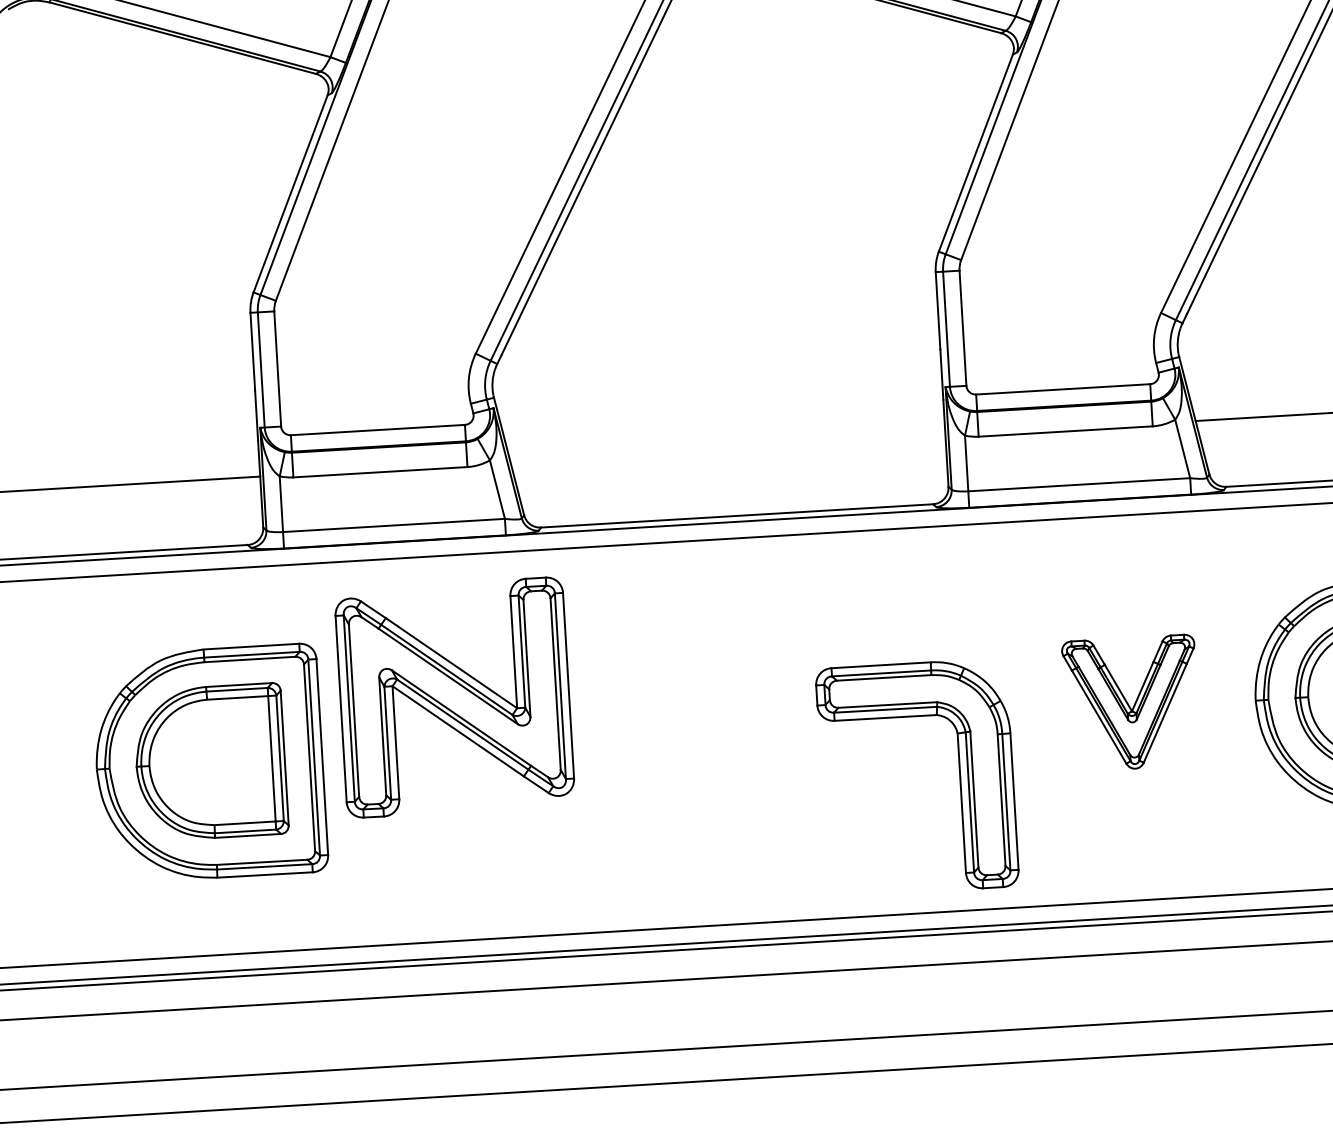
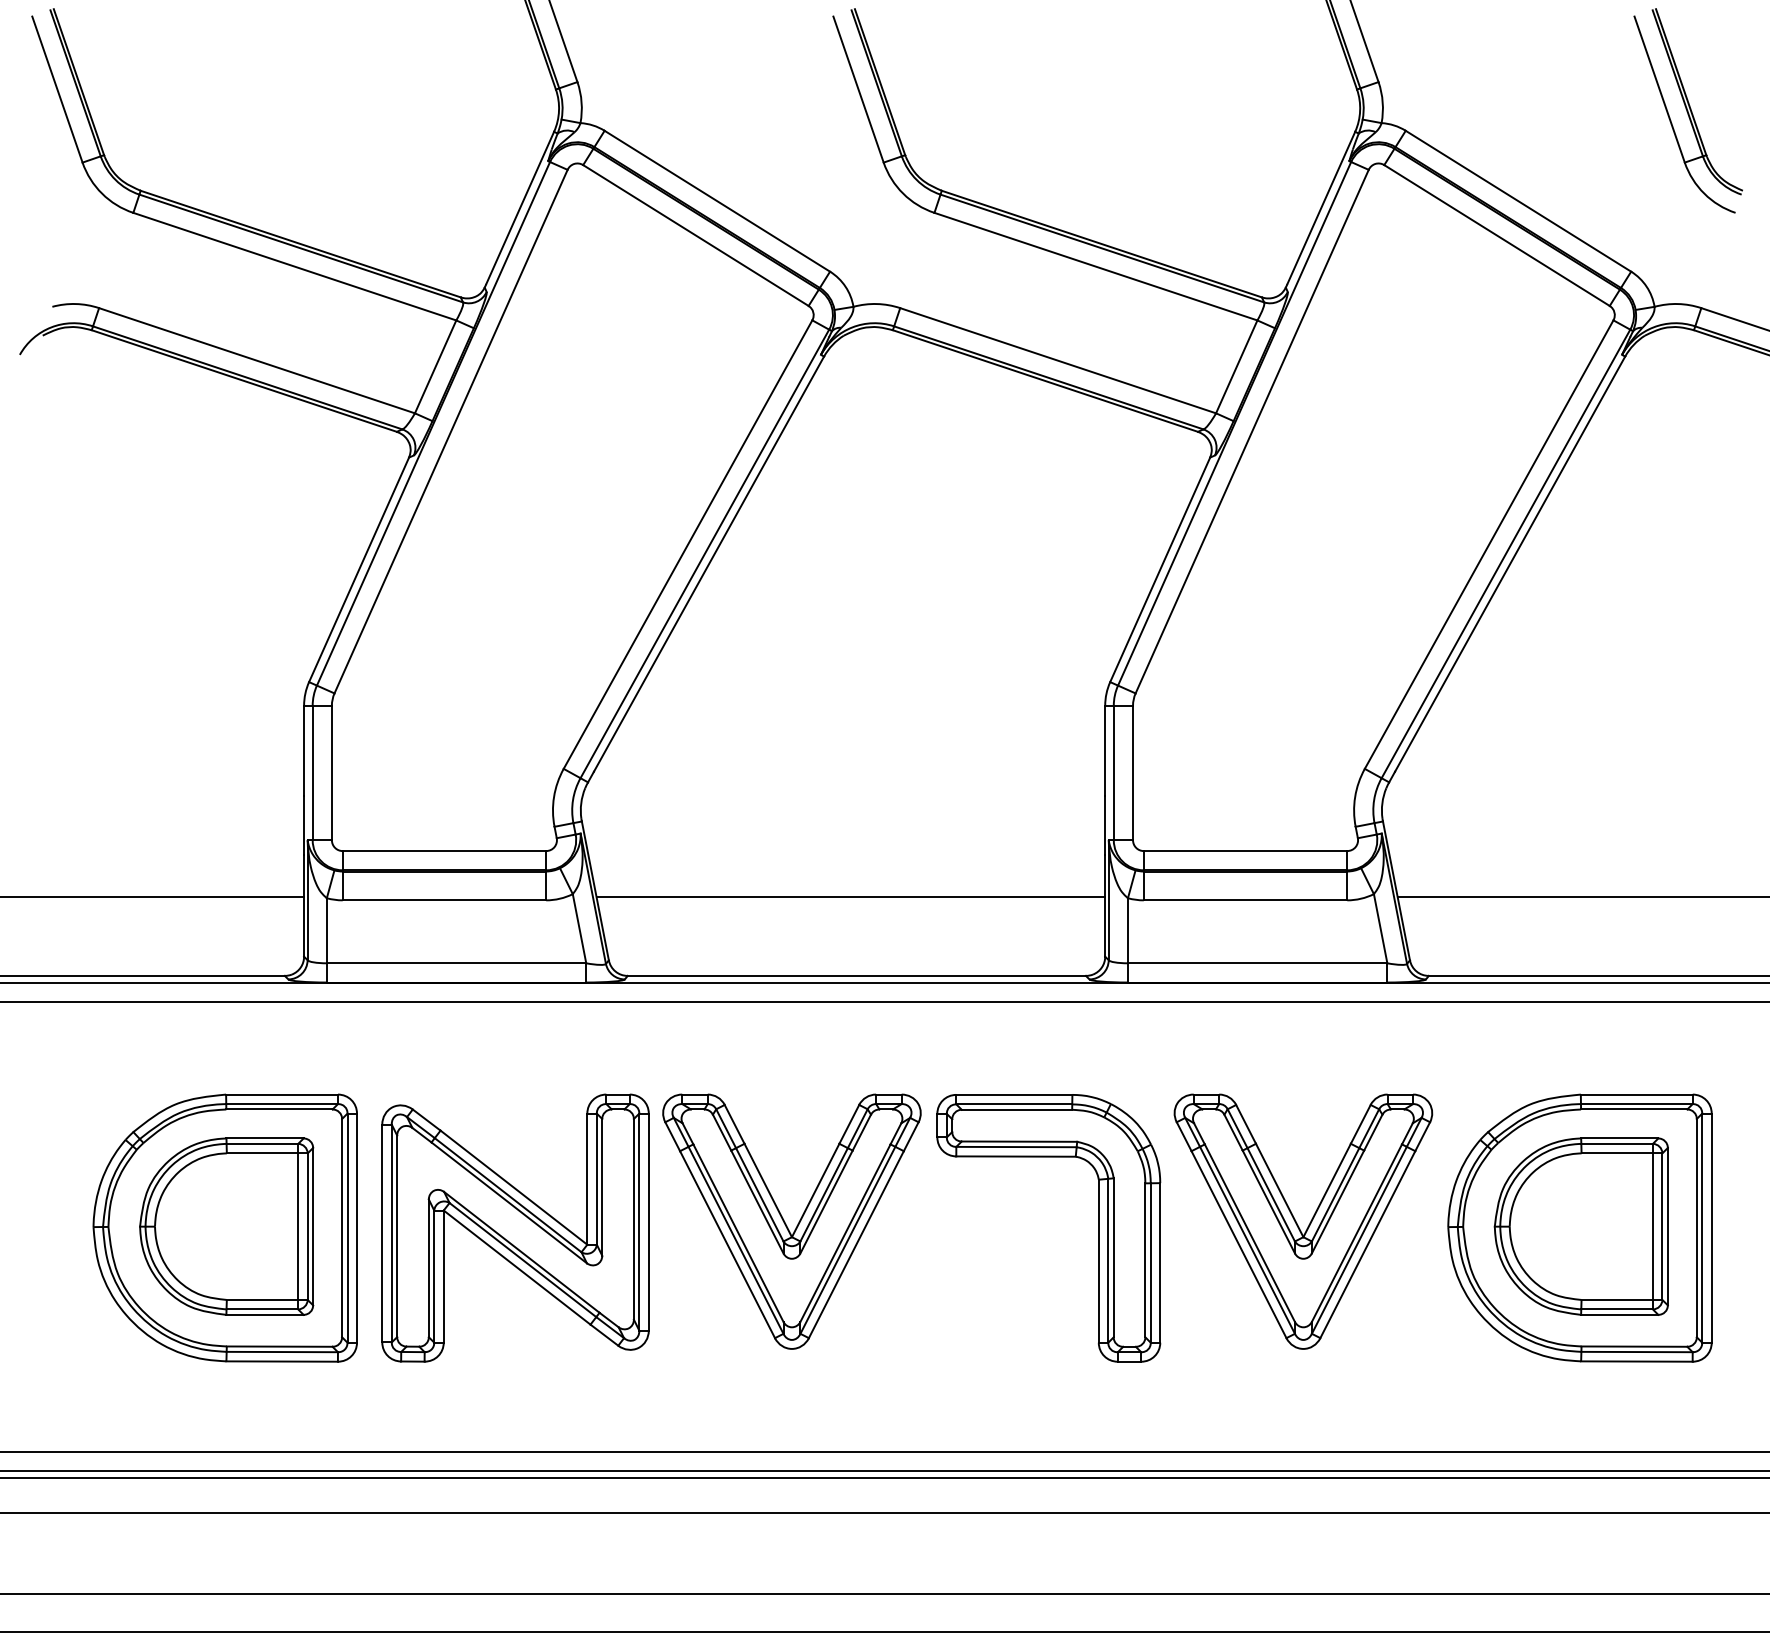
line: (727, 449) -> (850, 897), added
part: (454, 697) -> (515, 1227), moved
part: (1131, 703) -> (1303, 1221), size x1.67
part: (693, 729) -> (791, 1221), added
part: (959, 775) -> (1098, 1228), moved

